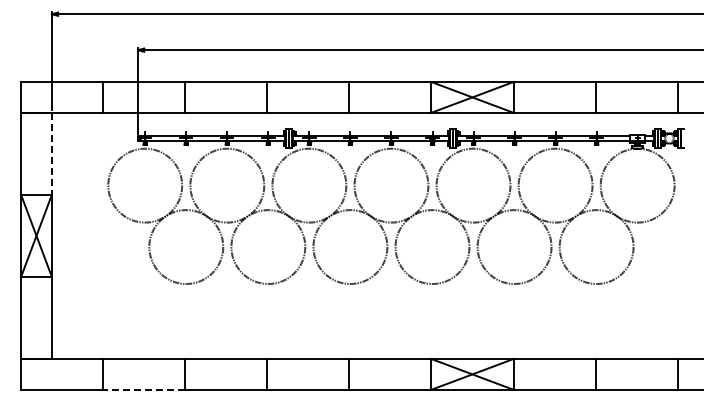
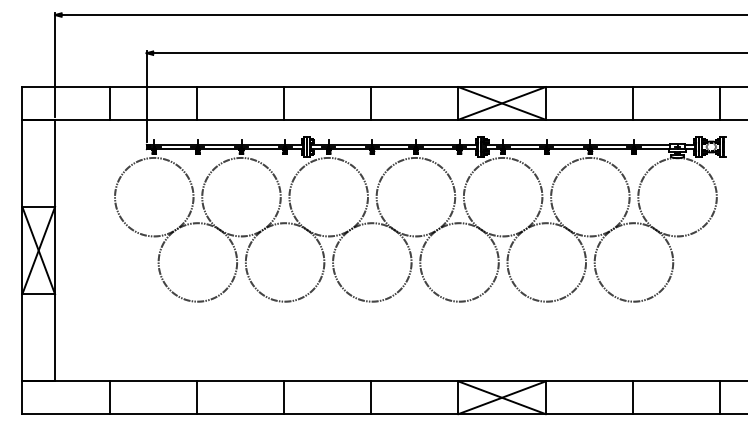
line: (51, 154) -> (54, 164), dashed -> solid
line: (143, 389) -> (152, 413), dashed -> solid

